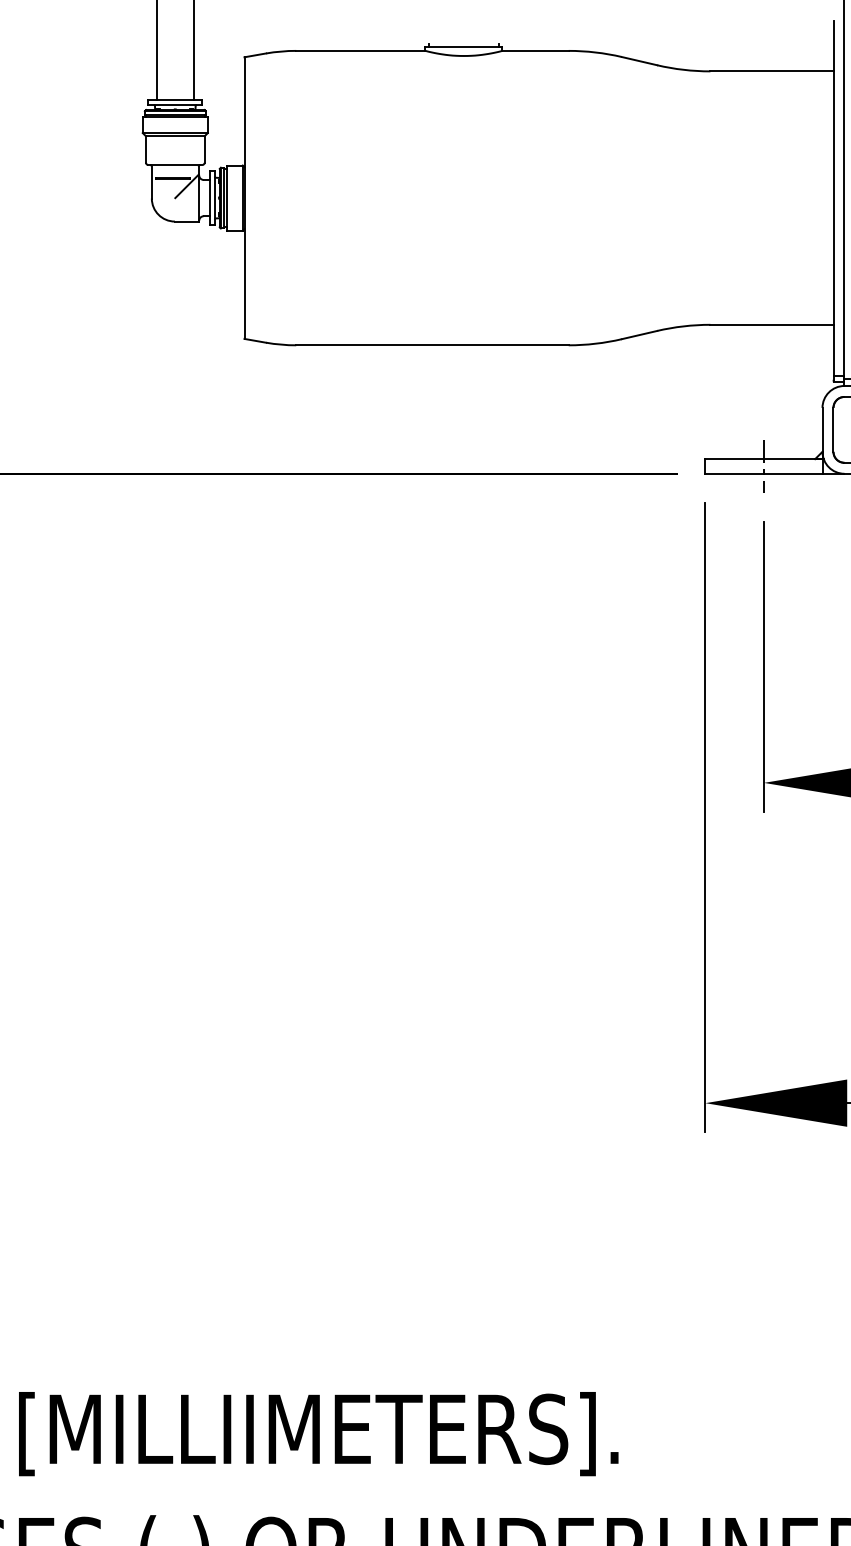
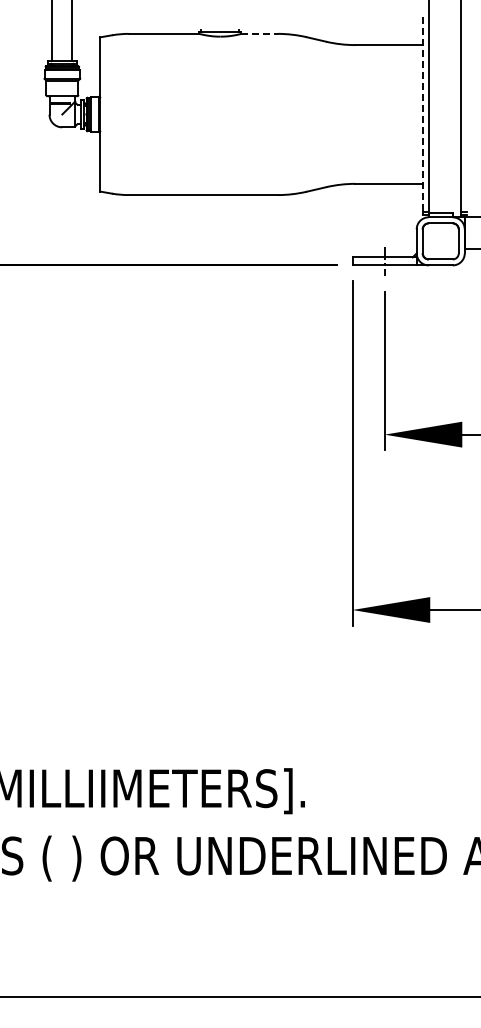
line: (537, 50) -> (260, 33), solid -> dashed
line: (833, 199) -> (422, 115), solid -> dashed

